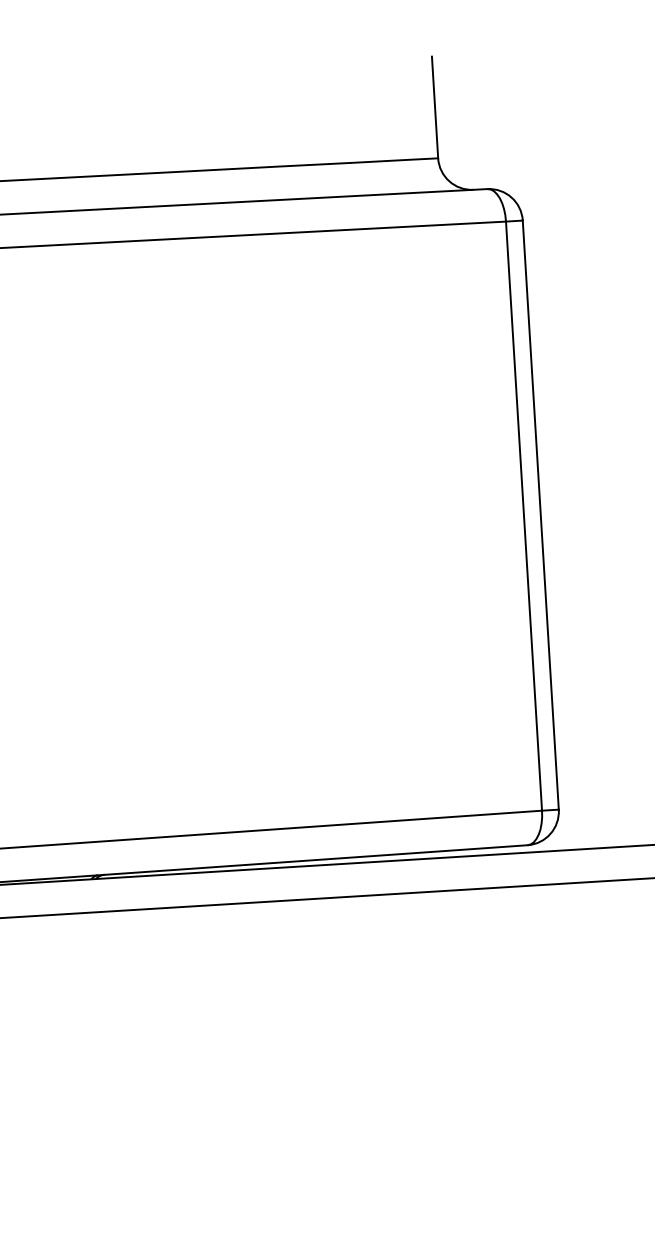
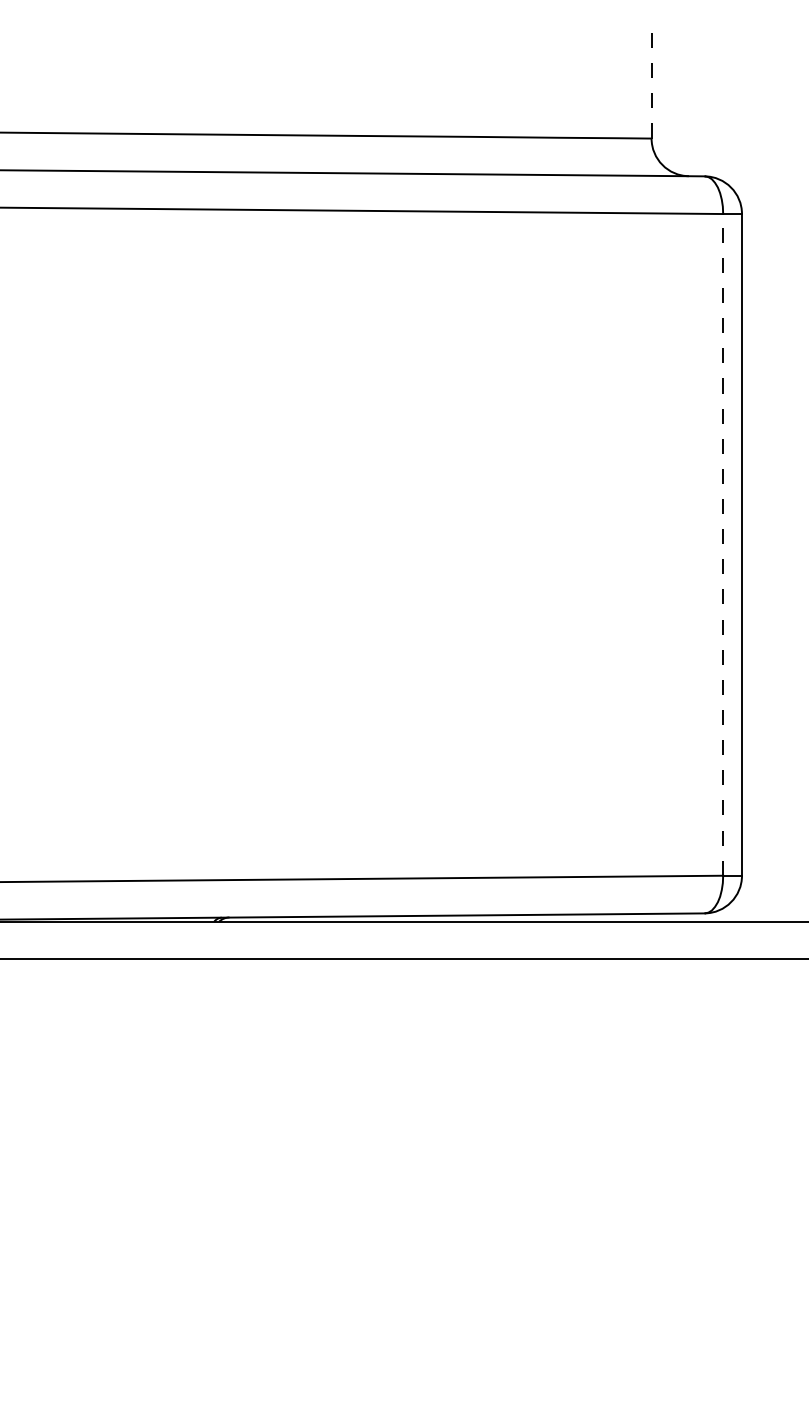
line: (434, 106) -> (651, 80), solid -> dashed
line: (524, 515) -> (723, 544), solid -> dashed

